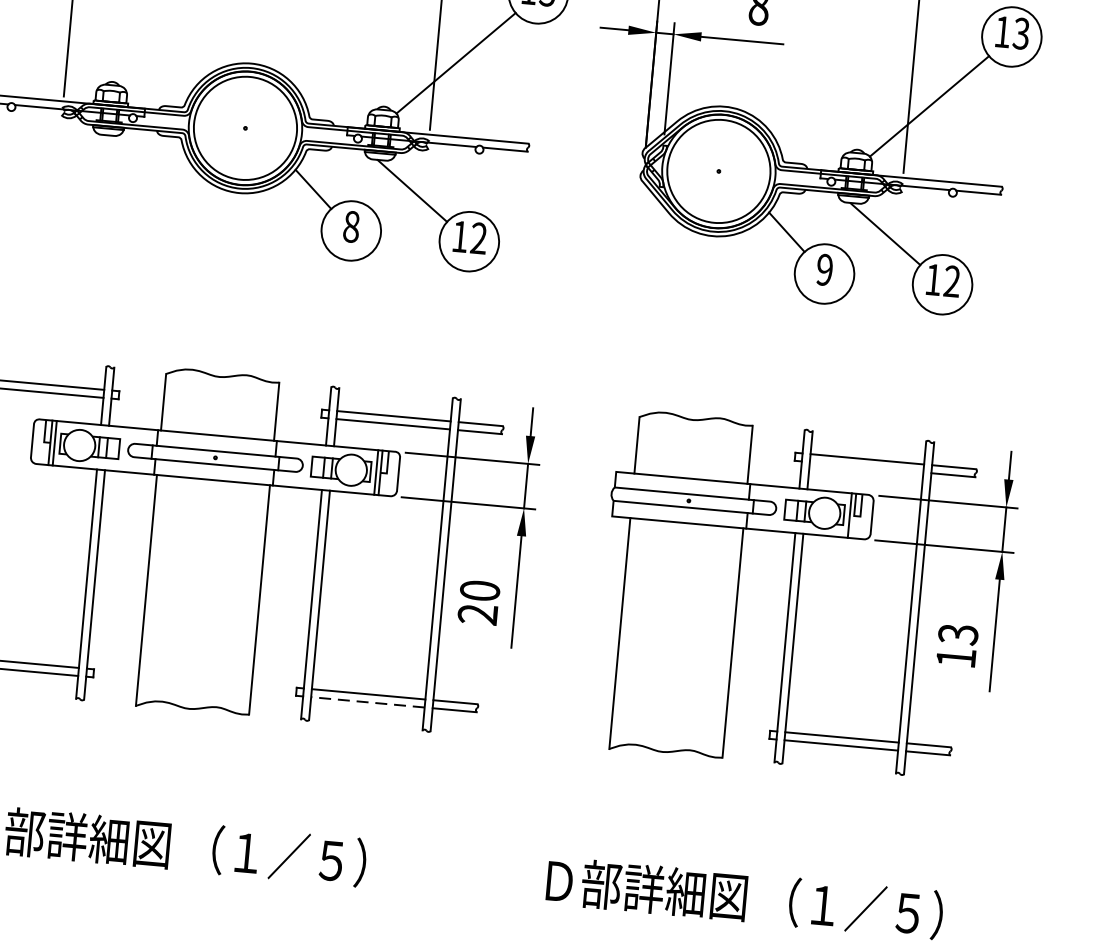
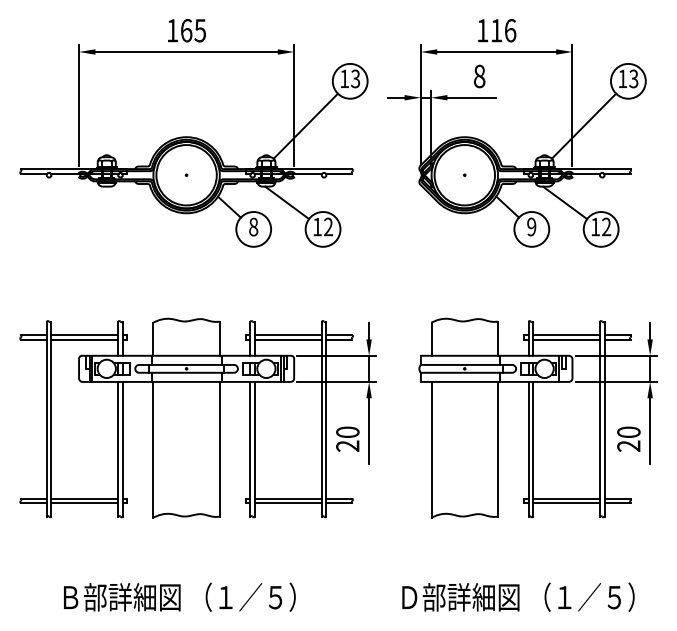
line: (866, 466) -> (566, 339), added
text: (956, 644) -> (628, 438), 13 -> 20
line: (366, 702) -> (287, 503), dashed -> solid

